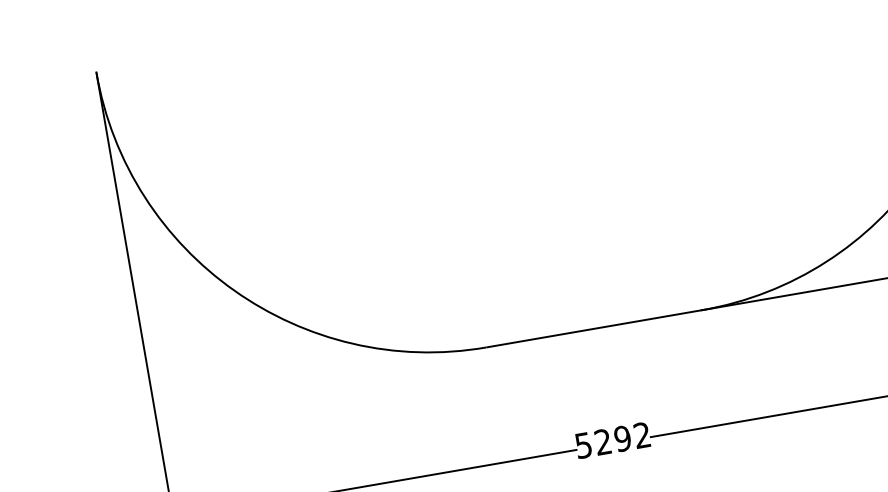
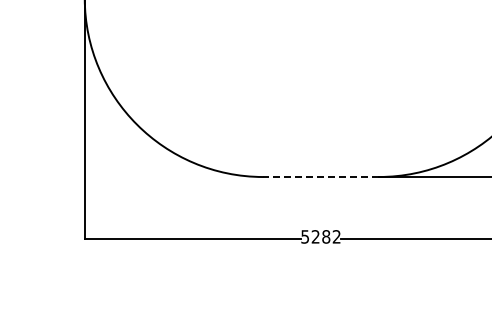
line: (594, 329) -> (321, 177), solid -> dashed
text: (623, 437) -> (326, 236), 5292 -> 5282

